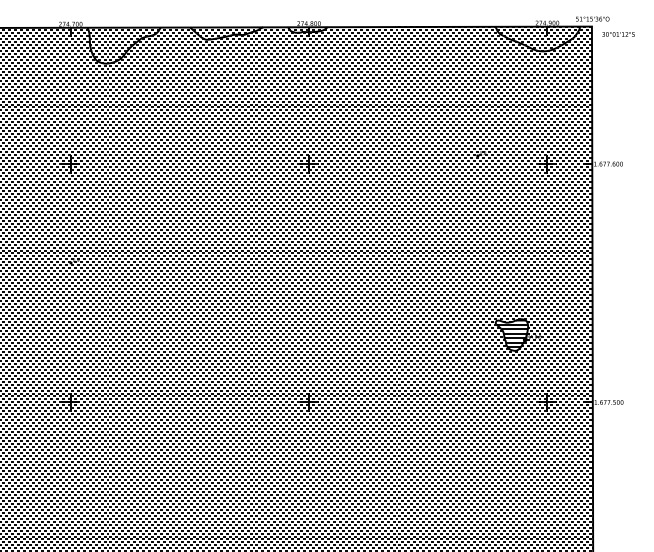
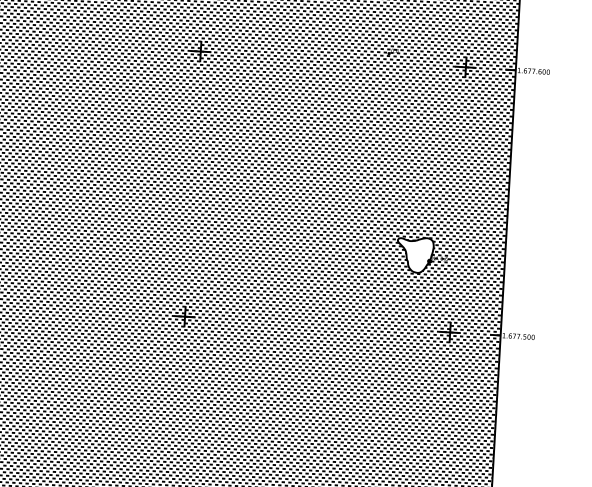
hatch: (511, 333) -> (414, 253), removed

